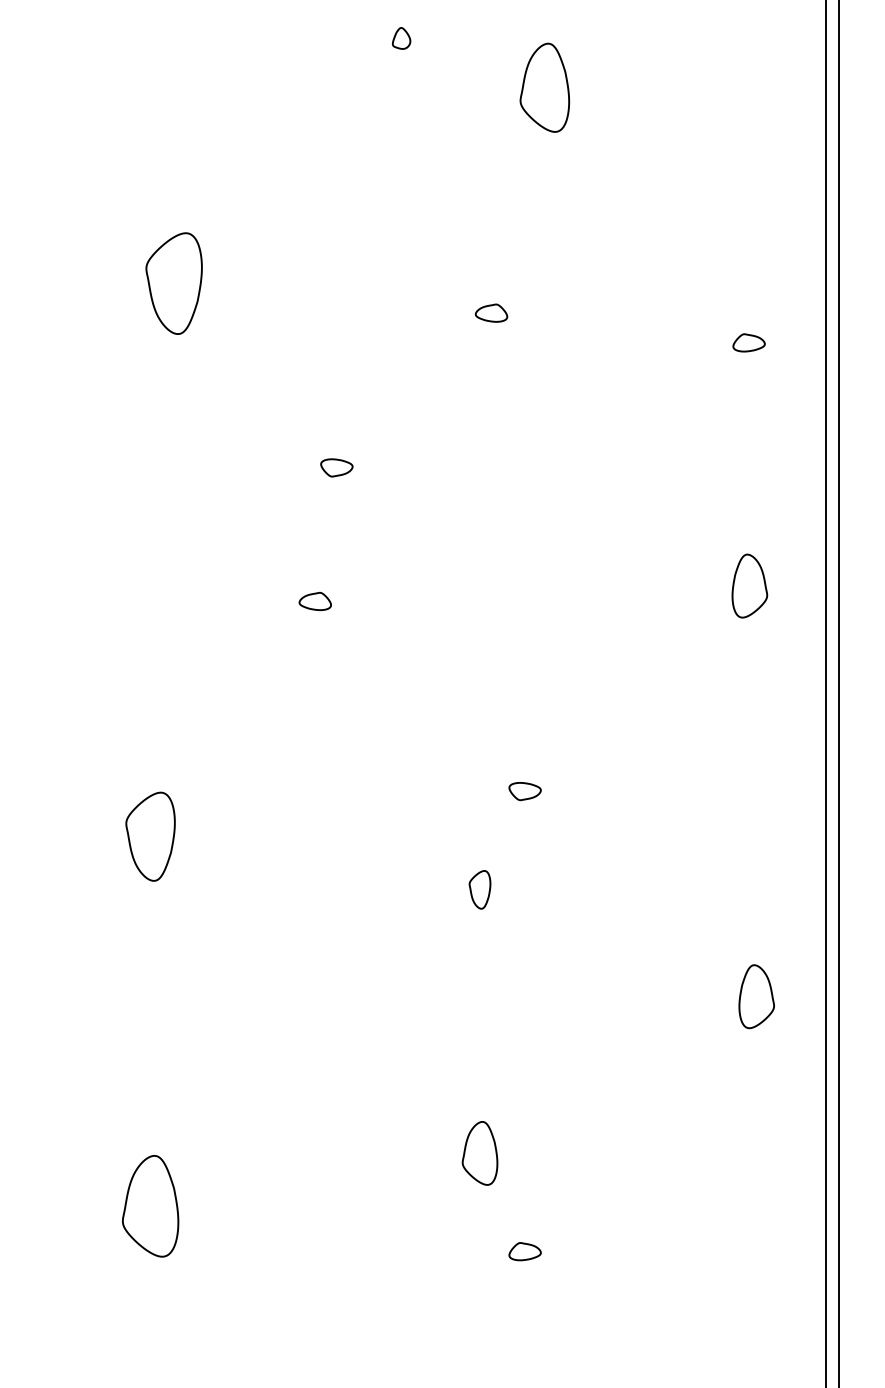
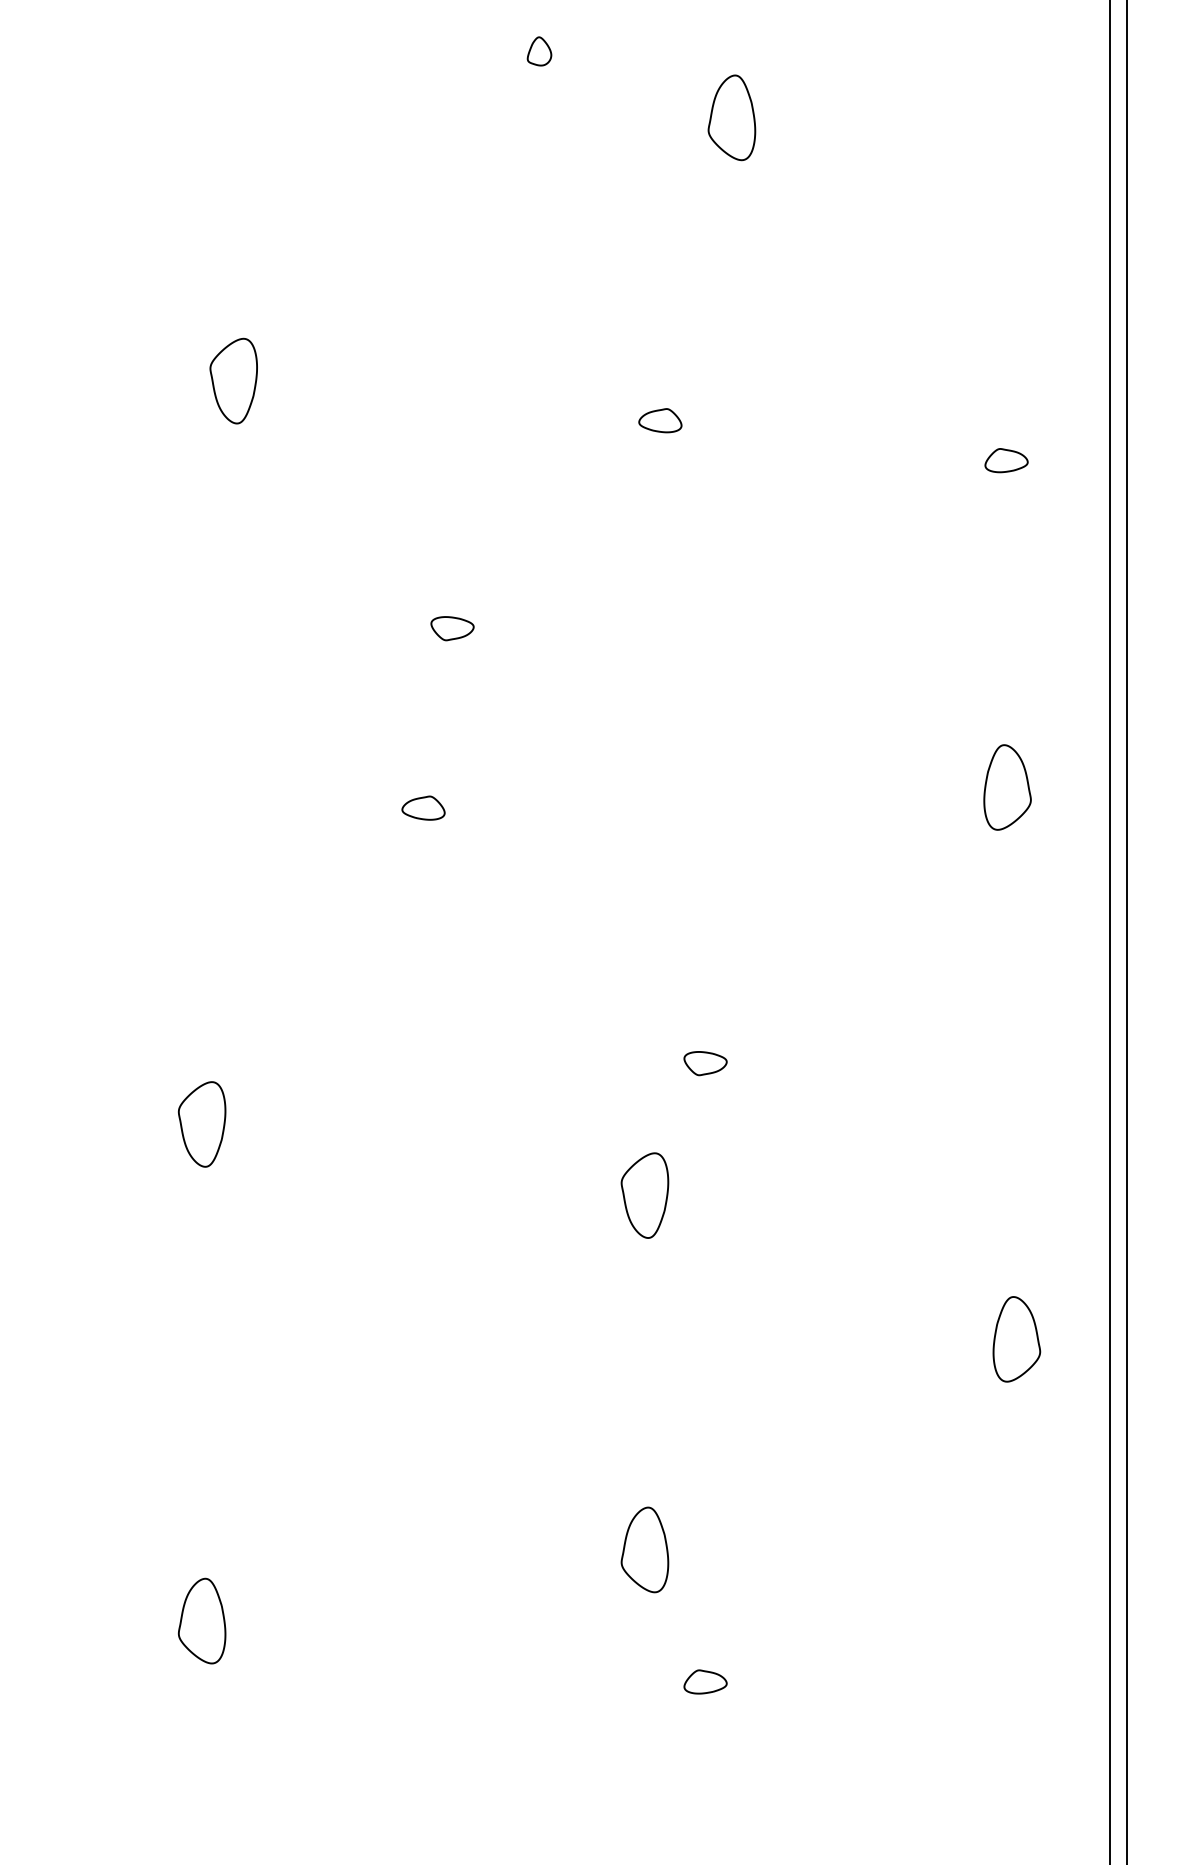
part: (544, 87) -> (731, 117), size x0.71
part: (173, 283) -> (232, 380), size x0.62
part: (150, 836) -> (202, 1124), size x0.71
part: (479, 889) -> (644, 1195), size x1.67
part: (150, 1206) -> (202, 1621), size x0.62

